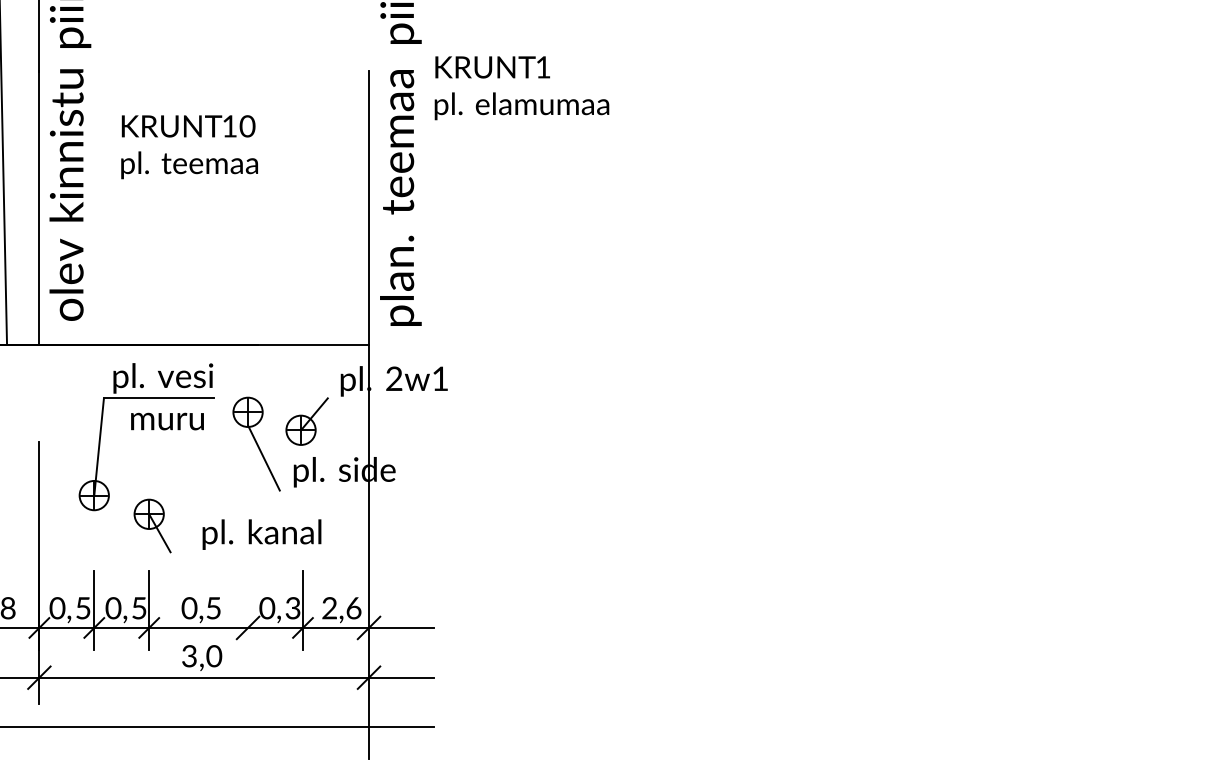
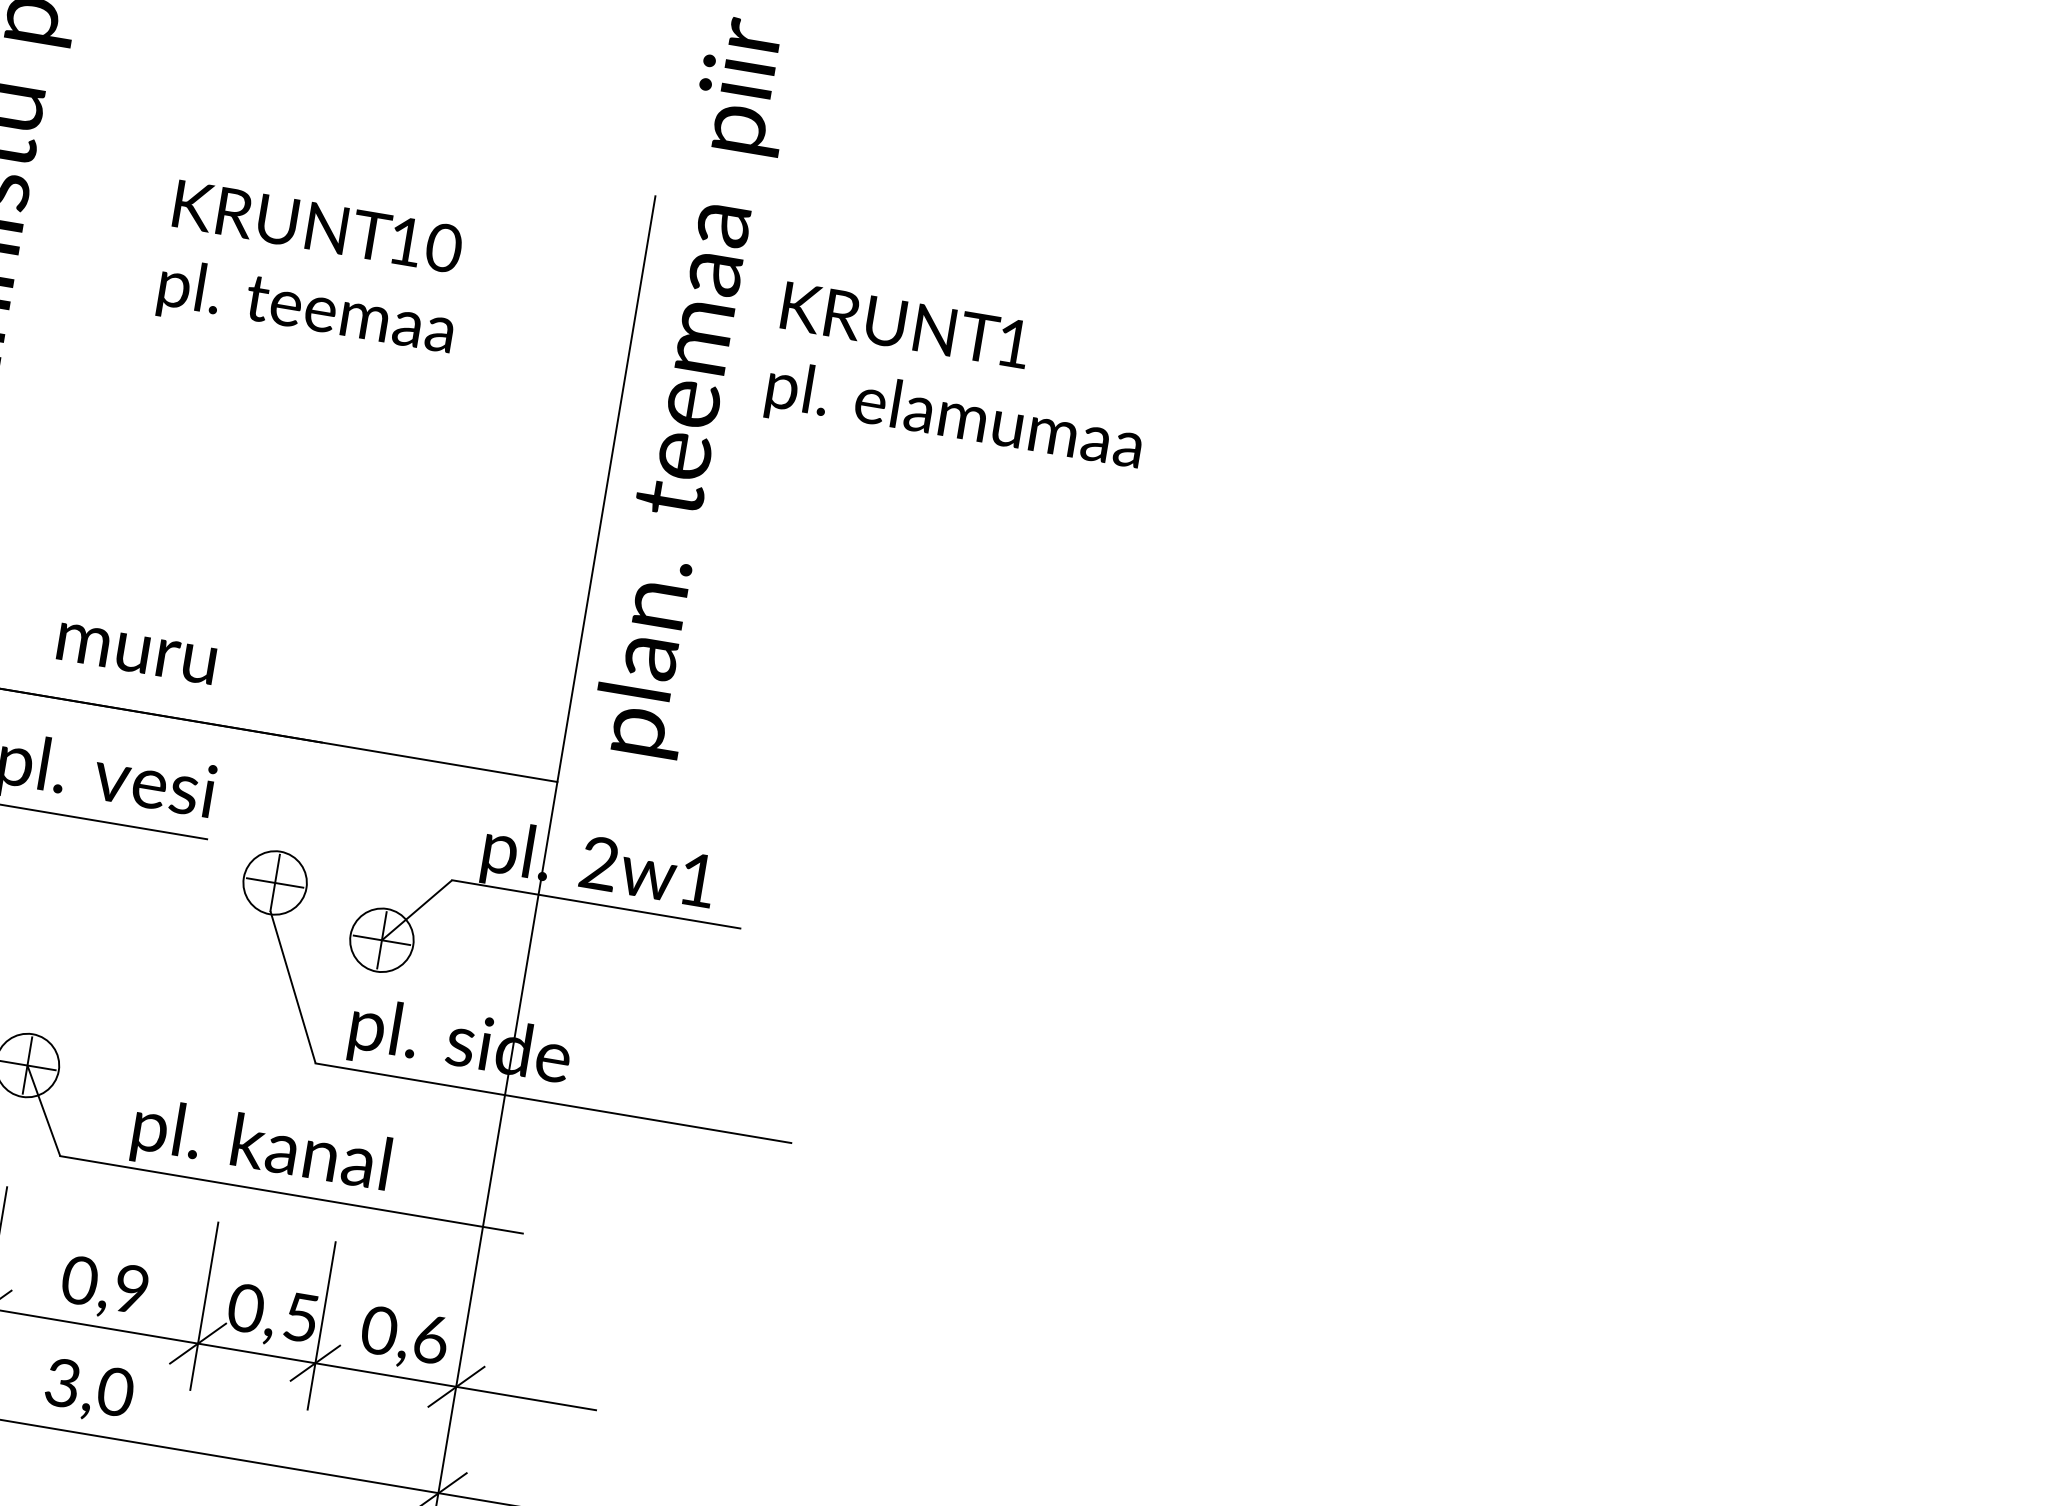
text: (521, 88) -> (959, 380), moved
text: (189, 147) -> (312, 272), moved
line: (395, 397) -> (595, 903), added
text: (167, 421) -> (136, 653), moved
line: (391, 491) -> (553, 1103), added
line: (279, 553) -> (291, 1195), added
text: (213, 608) -> (131, 1289), ,5 -> ,9
text: (292, 608) -> (299, 1317), 3 -> 5
text: (329, 608) -> (378, 1331), 2 -> 0
line: (248, 610) -> (205, 1306), added

